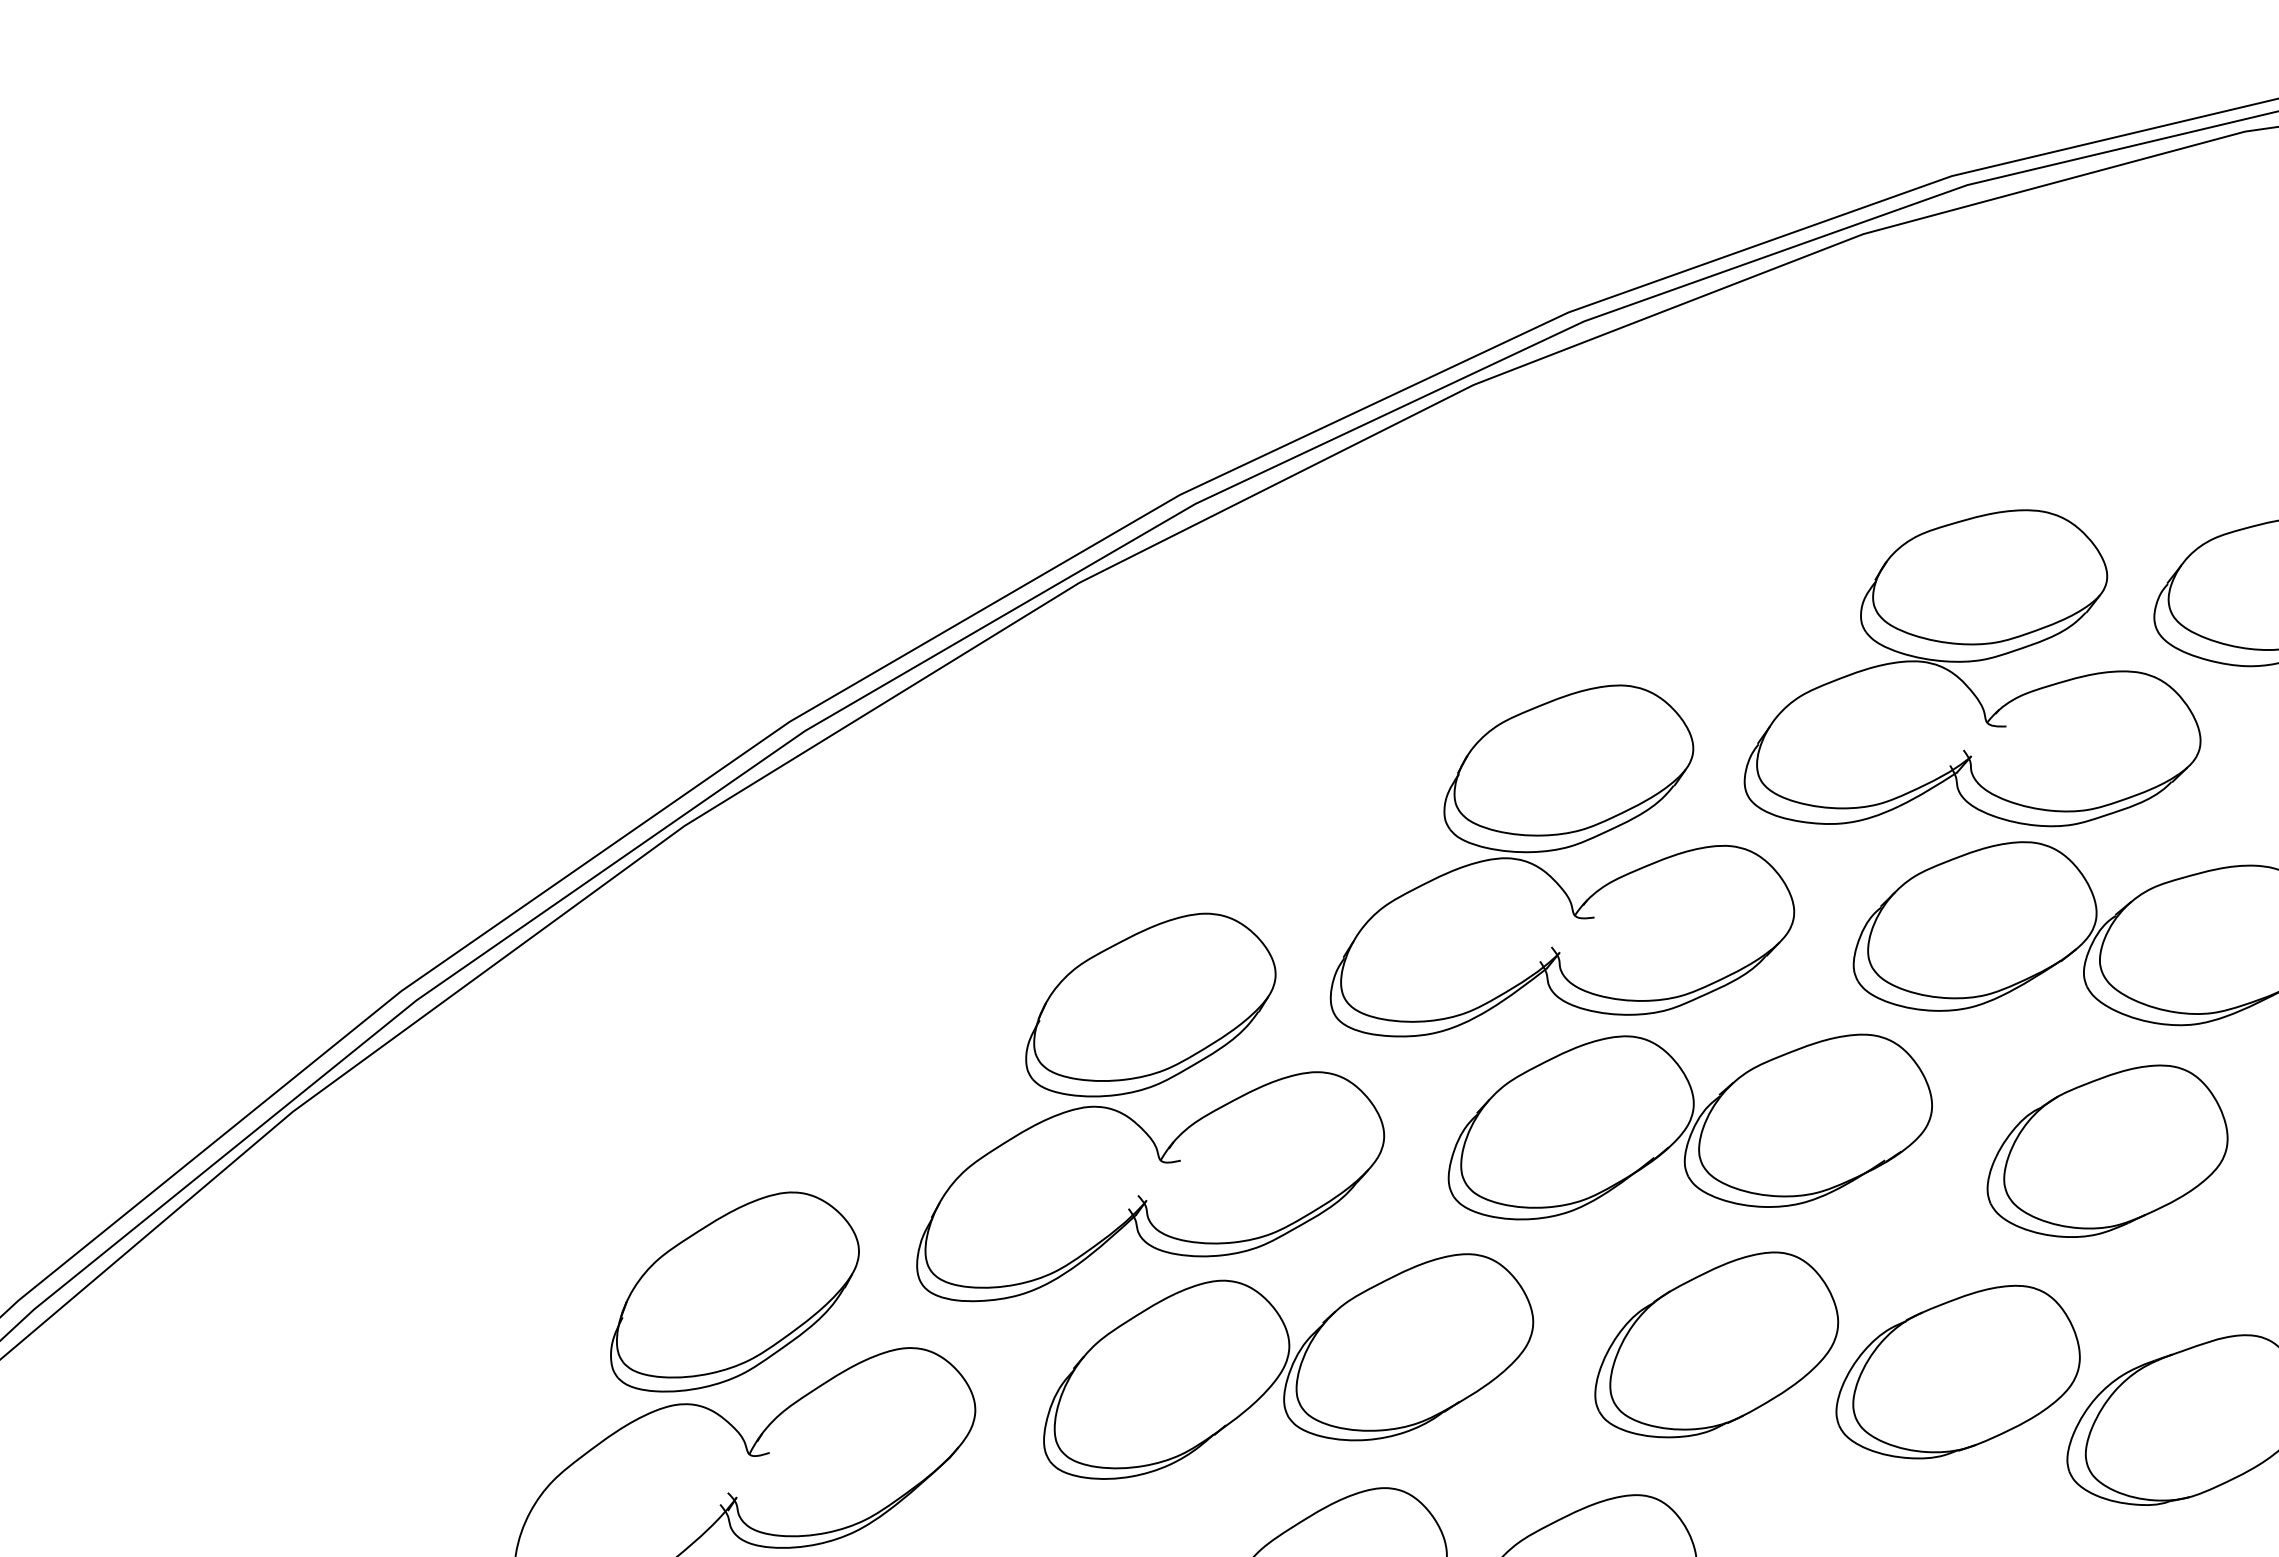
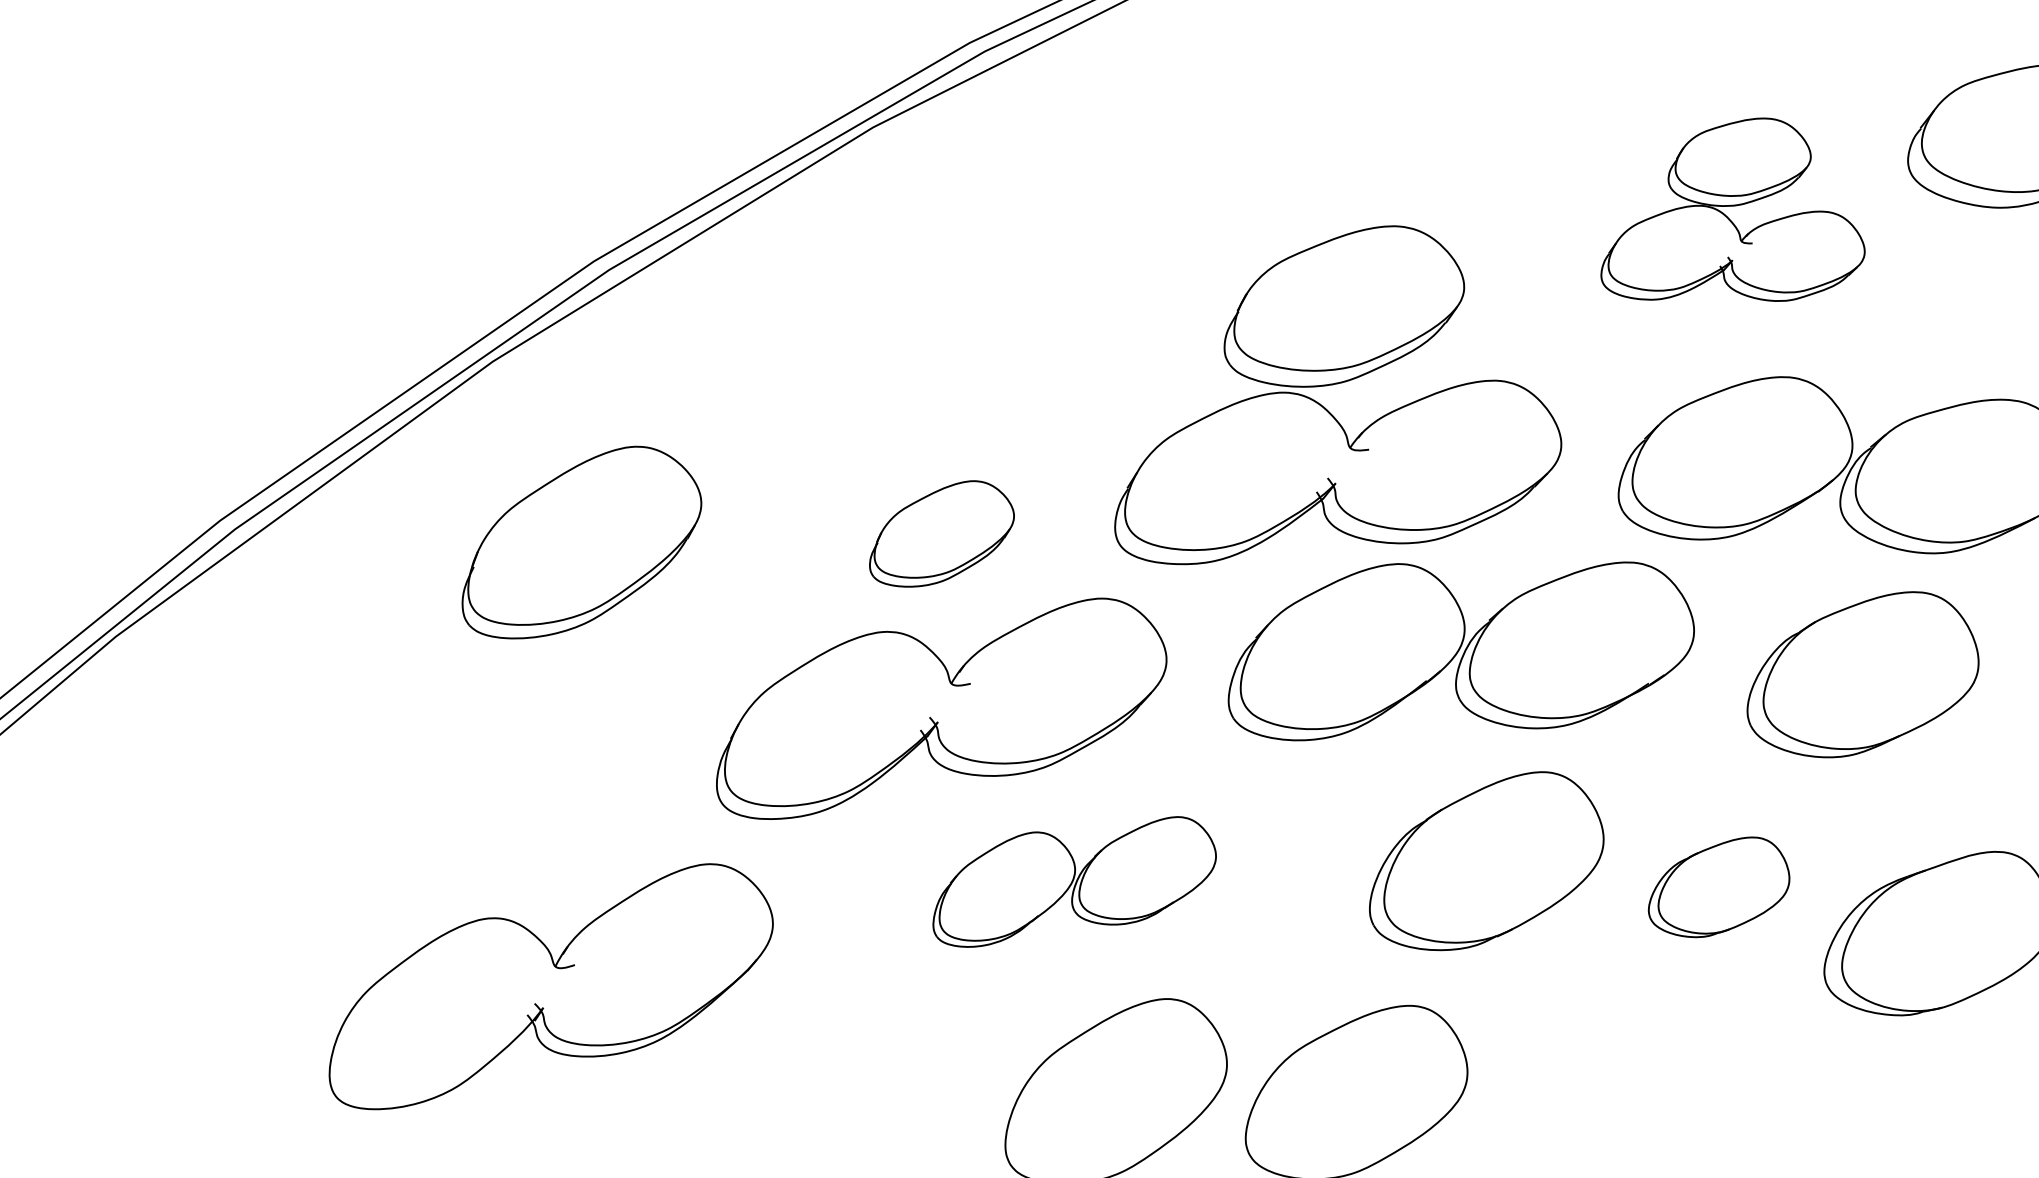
part: (1972, 668) -> (1733, 209), size x0.6
part: (1150, 1004) -> (941, 533), size x0.6
part: (734, 1291) -> (581, 542), moved
part: (1288, 1366) -> (1074, 881), size x0.6
part: (1957, 1371) -> (1718, 886), size x0.6

